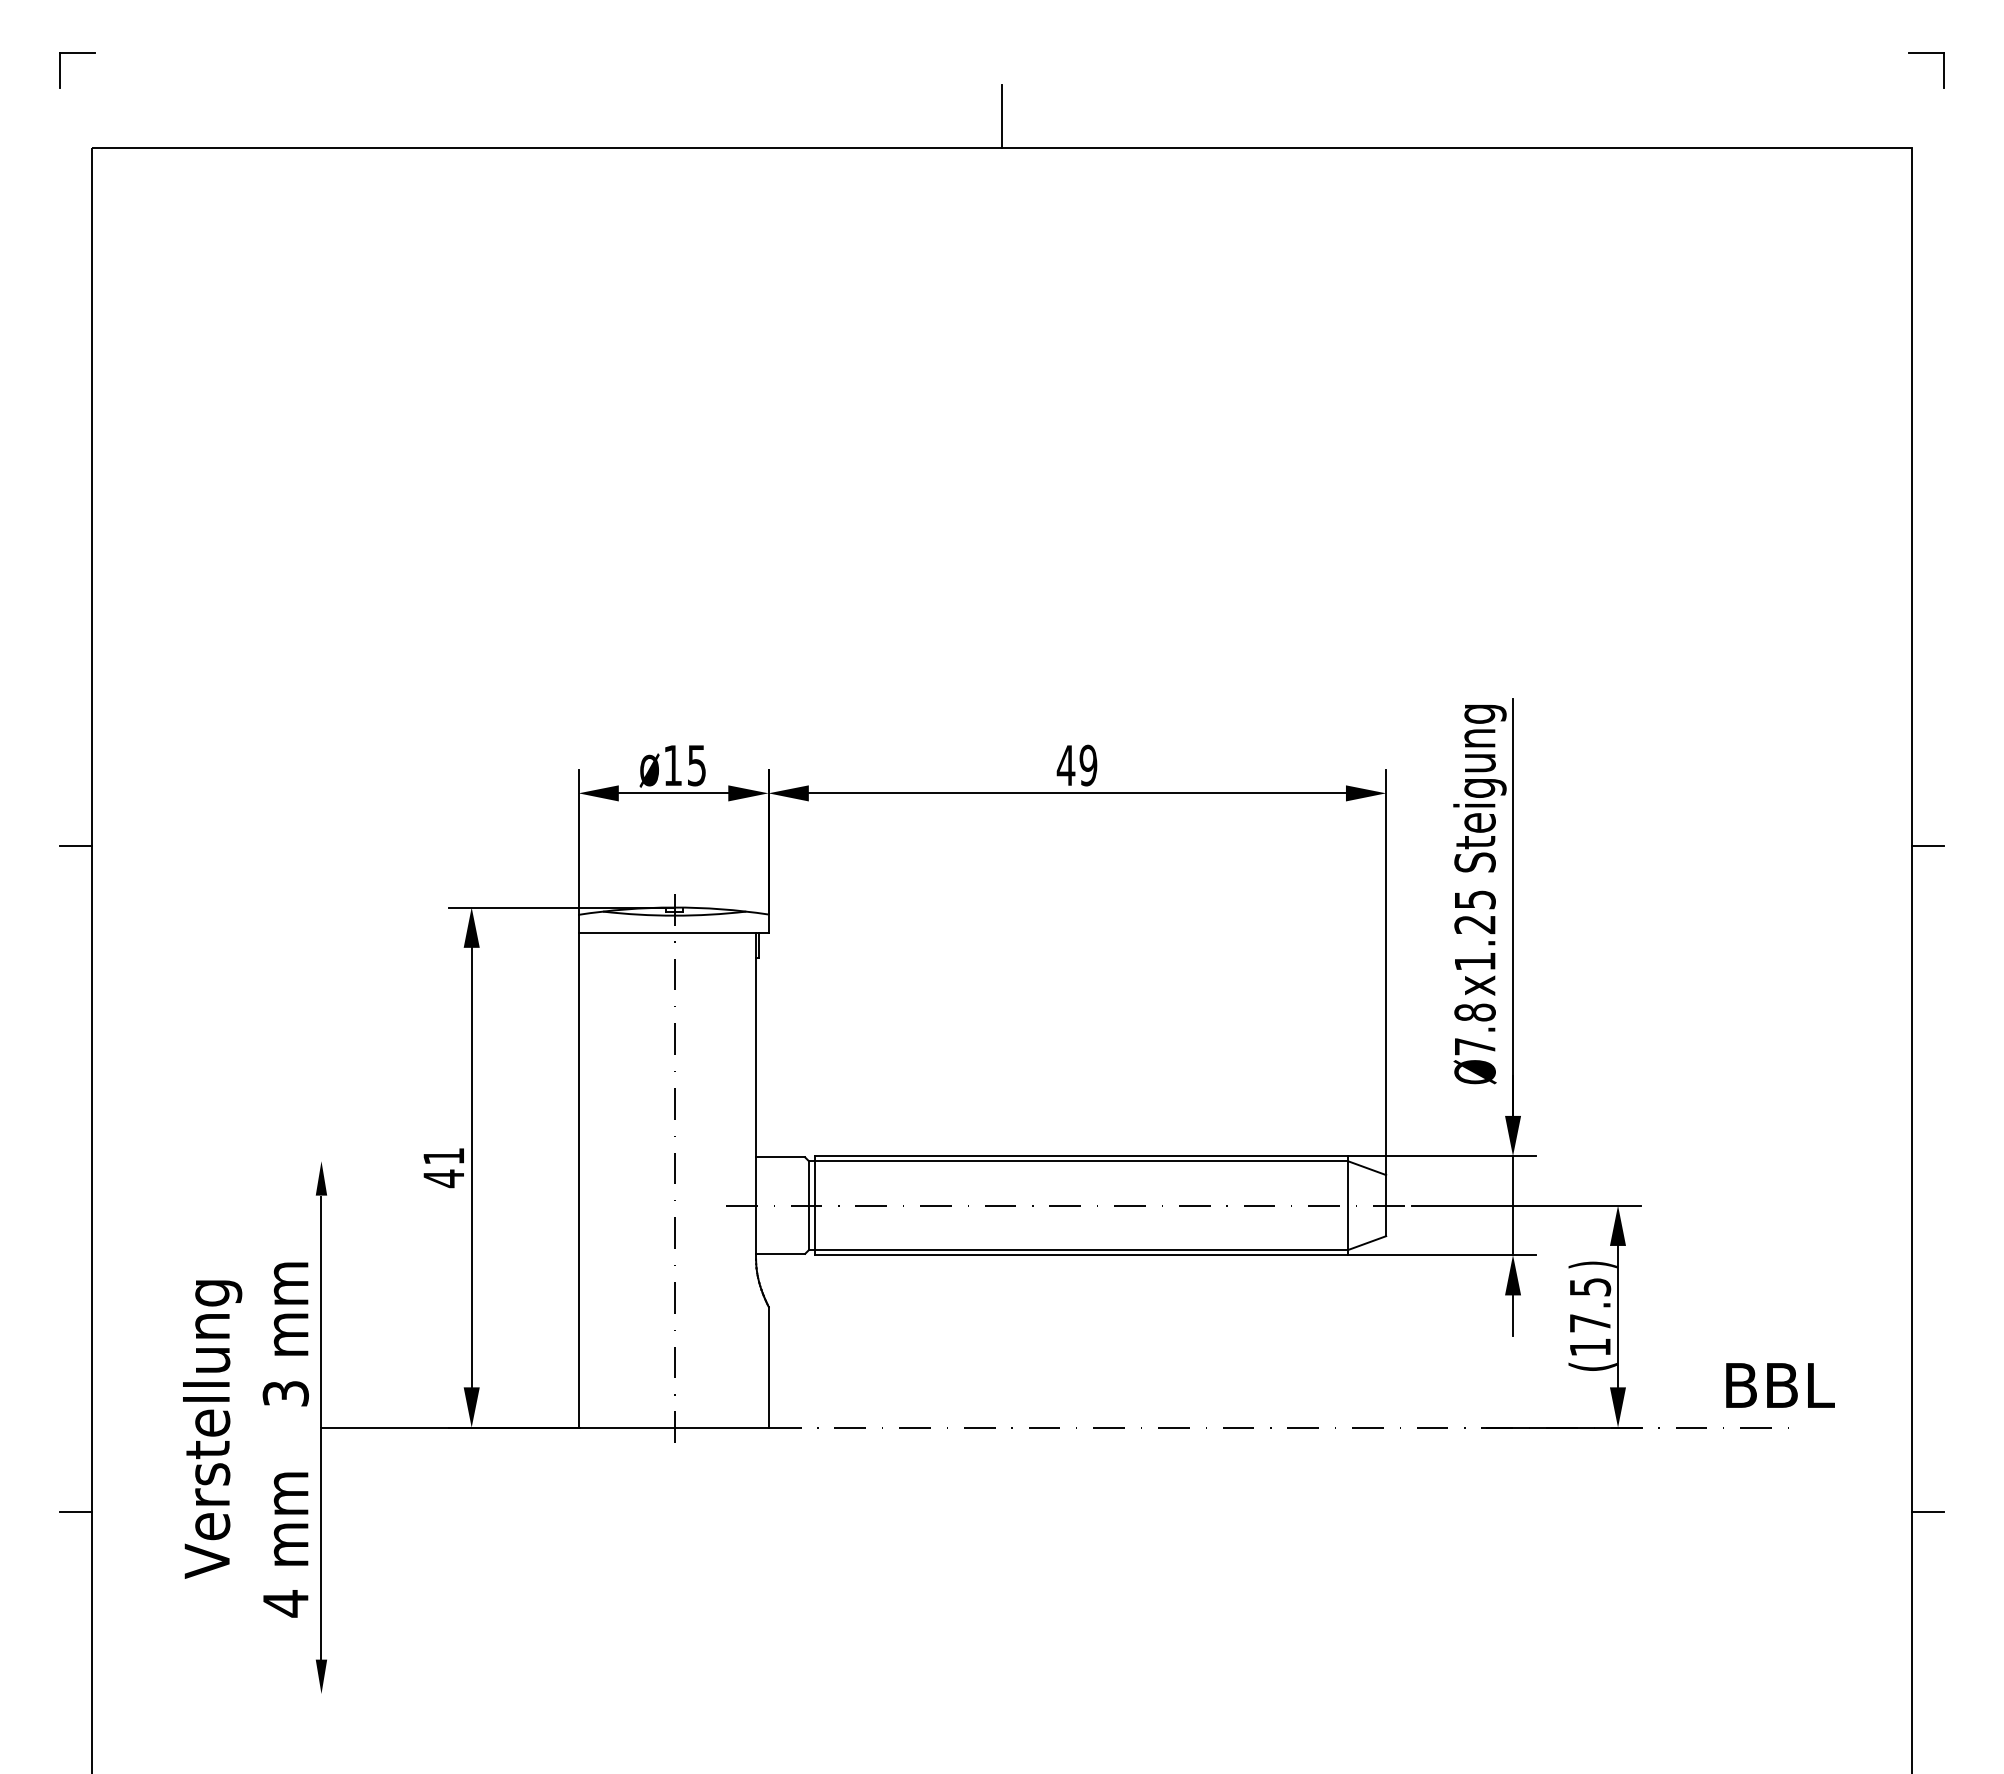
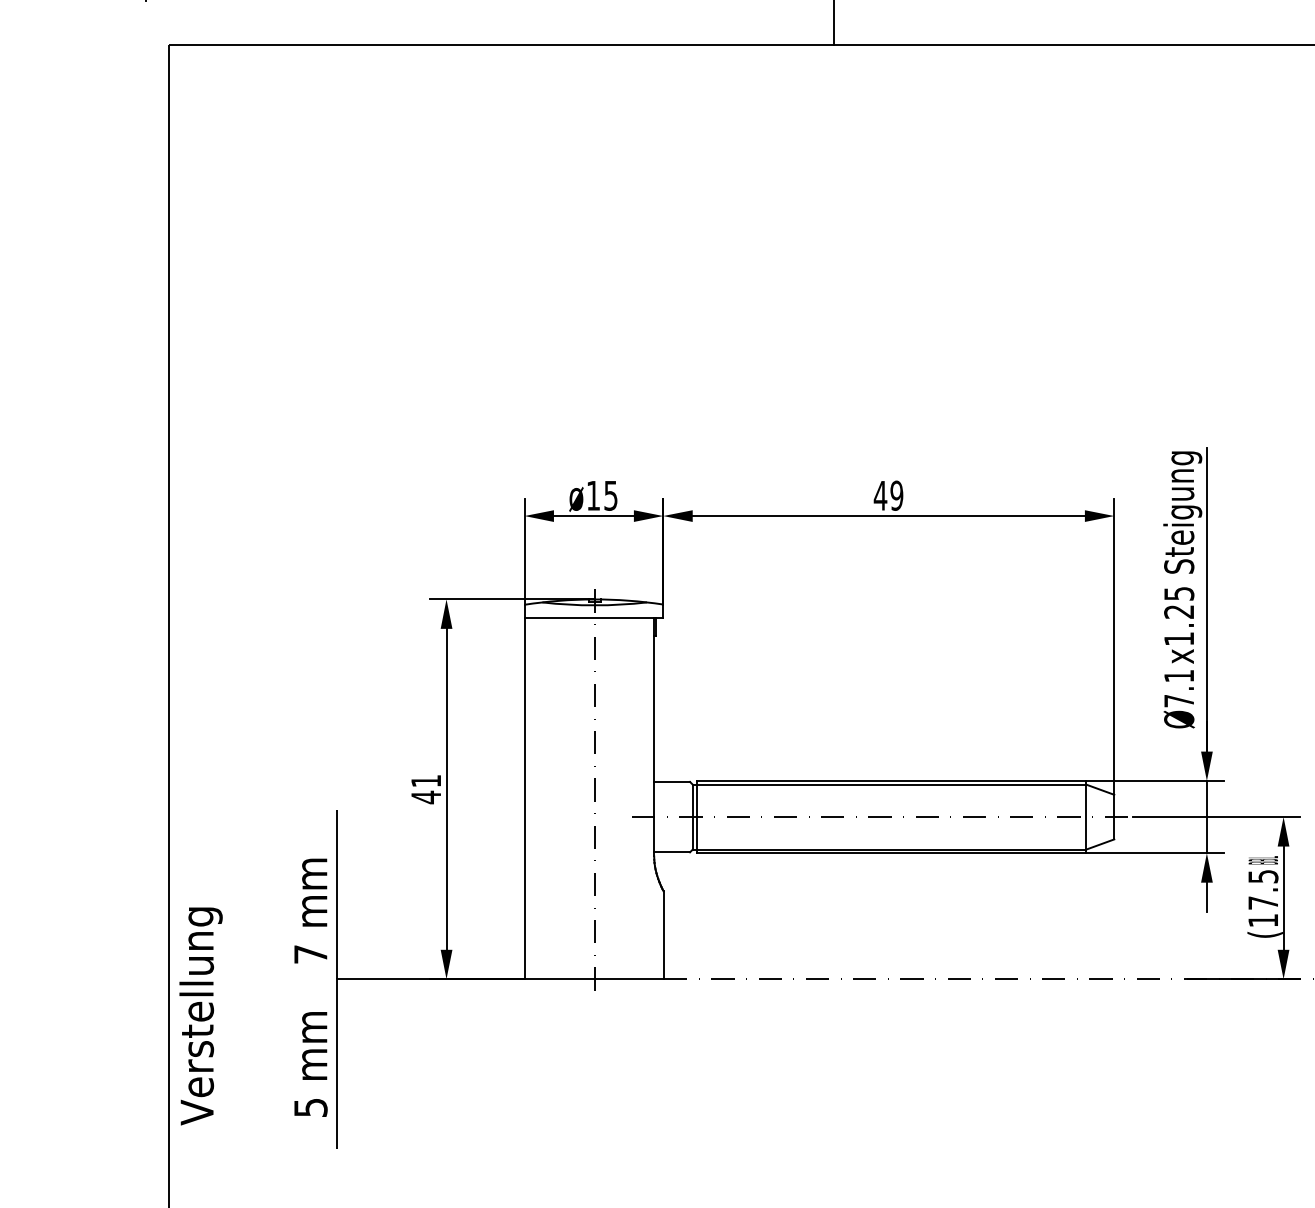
line: (75, 846) -> (157, 554), removed
text: (1474, 1012) -> (1178, 676), Ø7.8 -> Ø7.1
fill: (321, 1178) -> (336, 797), removed
text: (1592, 1264) -> (1264, 860), ) -> BBL
text: (285, 1393) -> (310, 954), 3 -> 7
text: (212, 1429) -> (201, 1016), moved
line: (75, 1512) -> (157, 1041), removed
text: (285, 1603) -> (310, 1107), 4 -> 5
fill: (321, 1676) -> (336, 1160), removed

